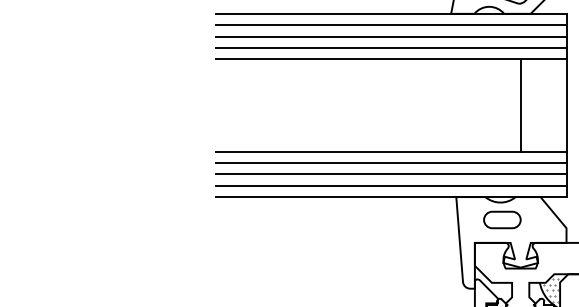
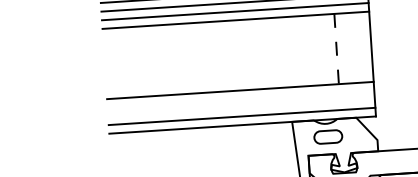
line: (520, 105) -> (336, 49), solid -> dashed
line: (390, 163) -> (240, 99), removed
line: (390, 174) -> (240, 107), removed

